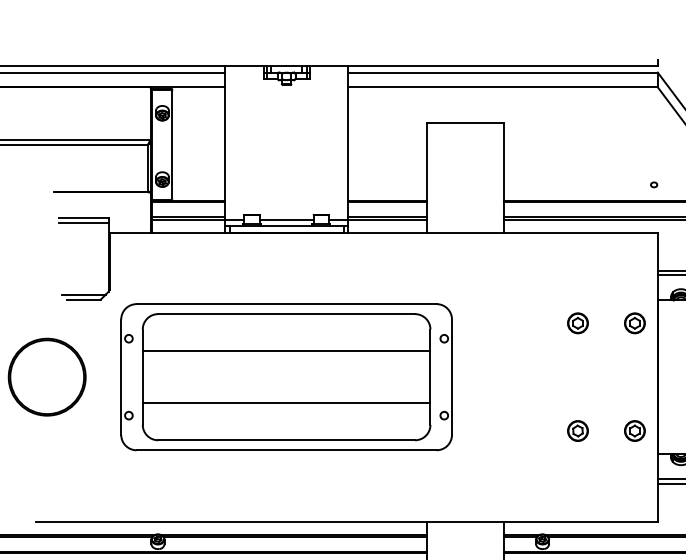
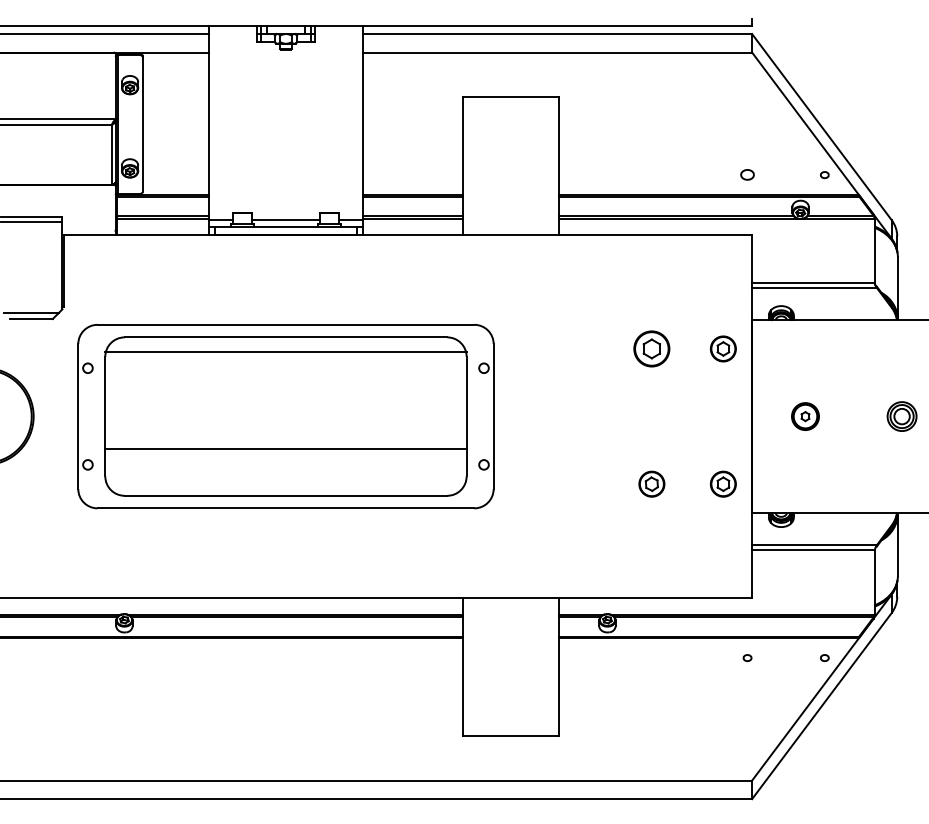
part: (654, 185) -> (747, 175), size x1.6
part: (577, 322) -> (651, 348), size x1.4
line: (286, 350) -> (285, 351), moved

